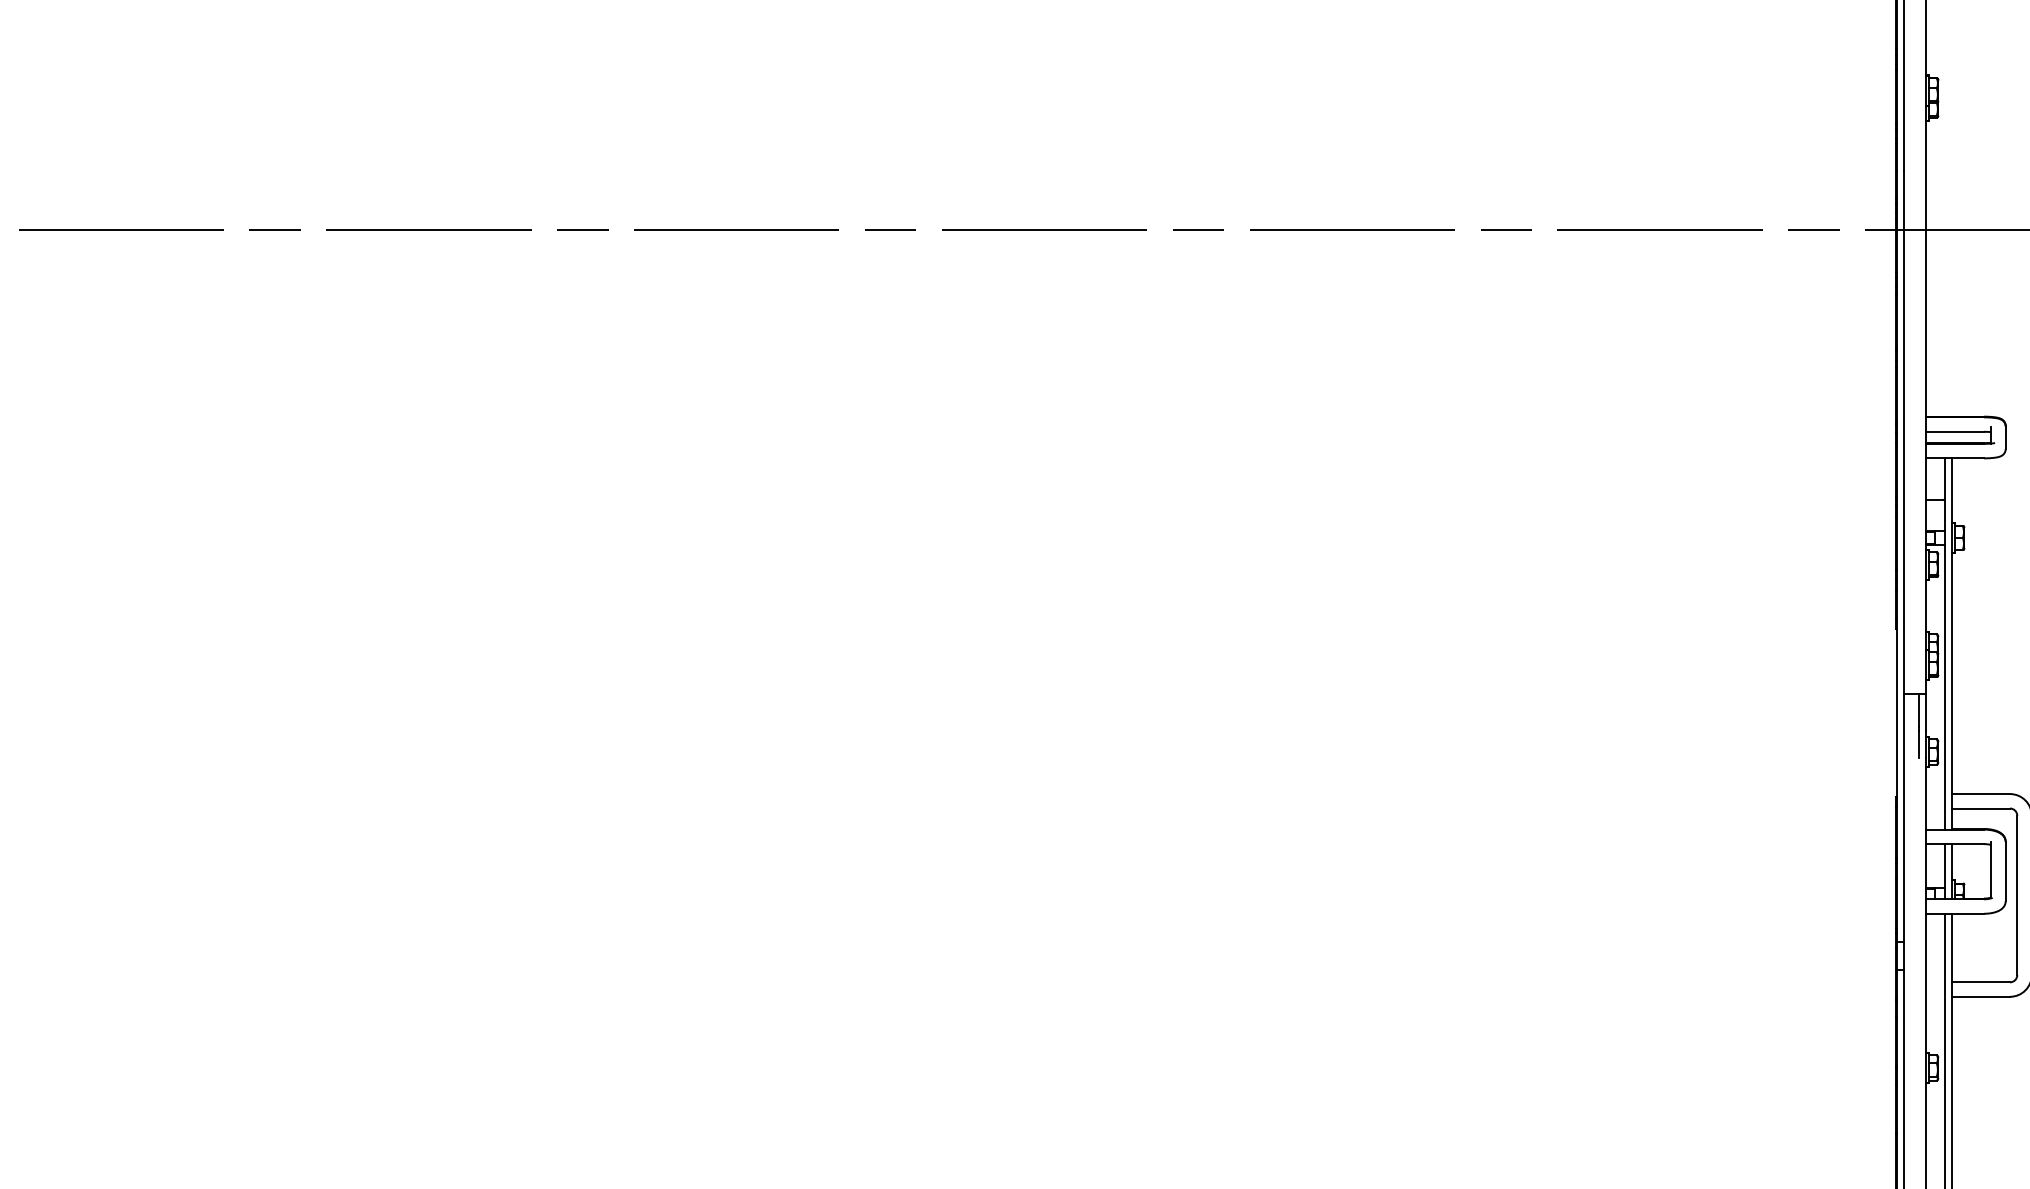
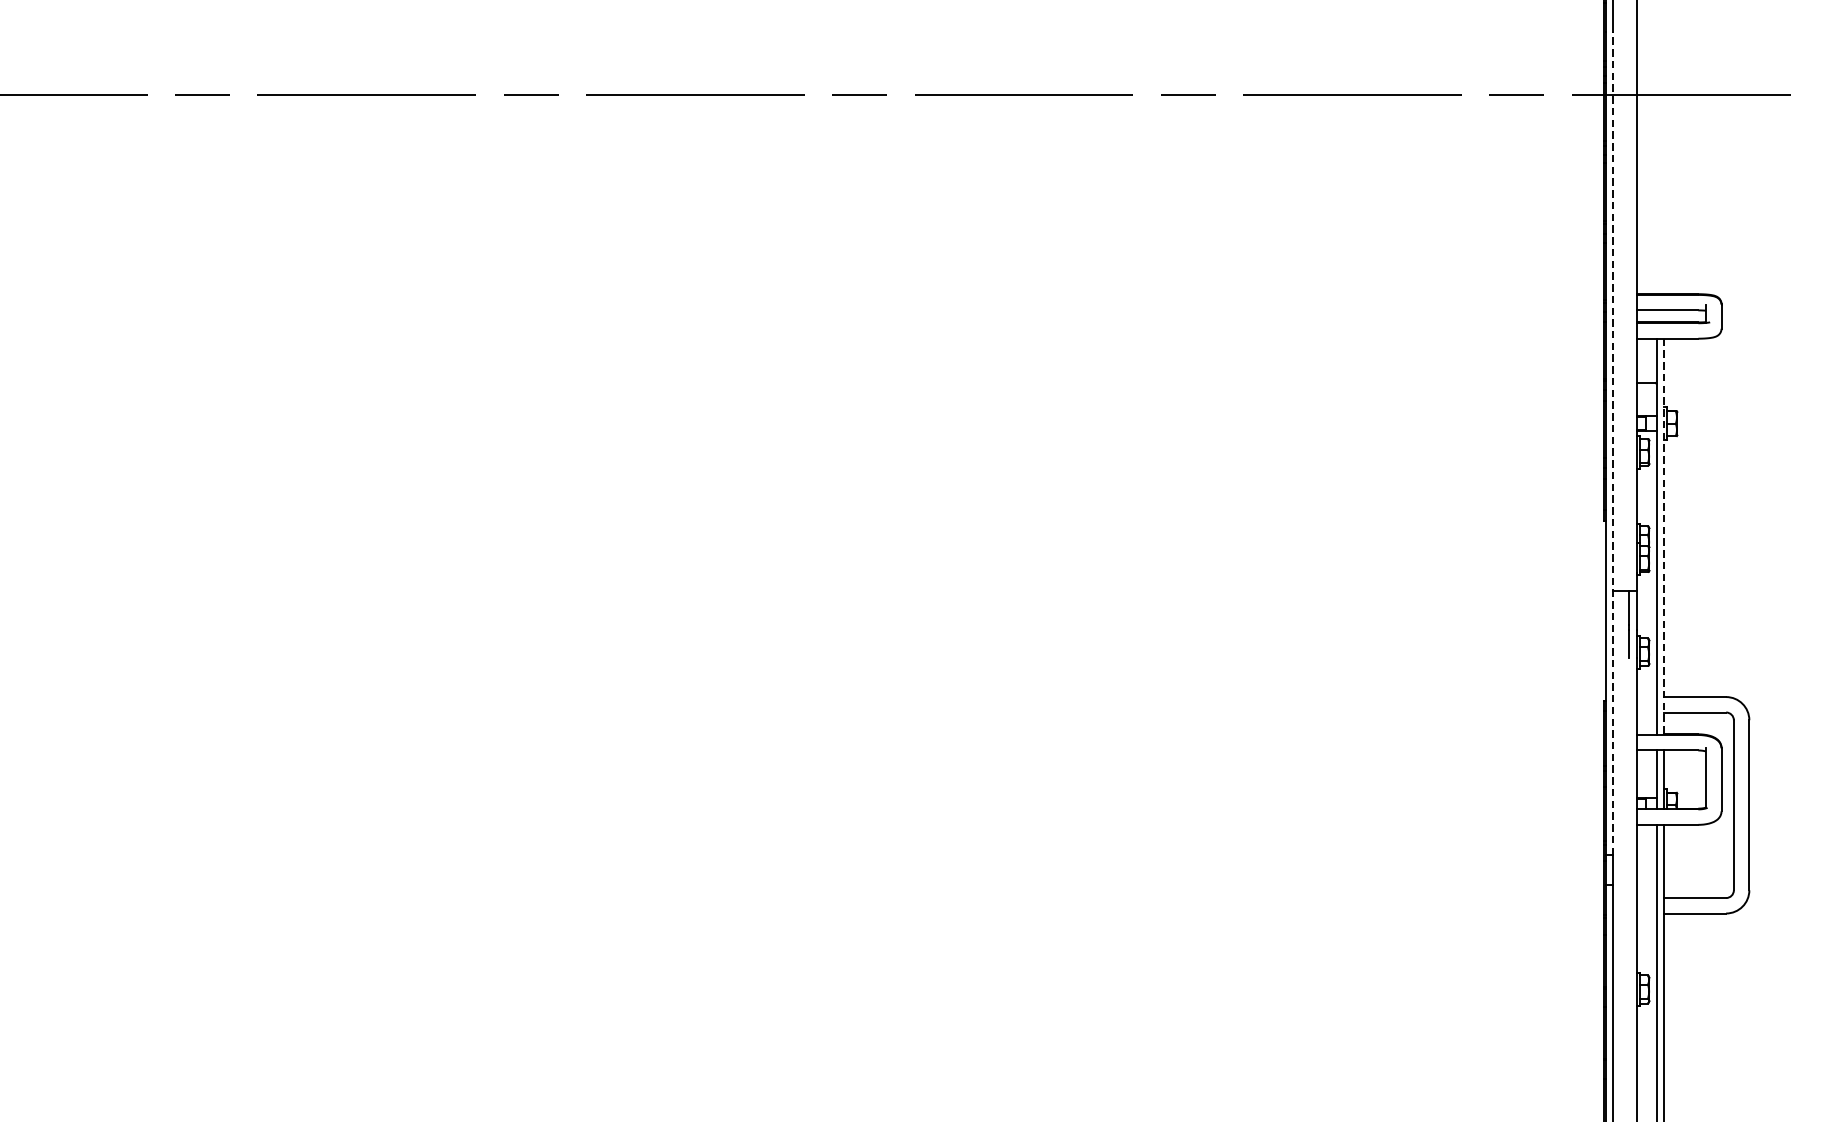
line: (1904, 556) -> (1613, 443), solid -> dashed
line: (1952, 643) -> (1664, 536), solid -> dashed

